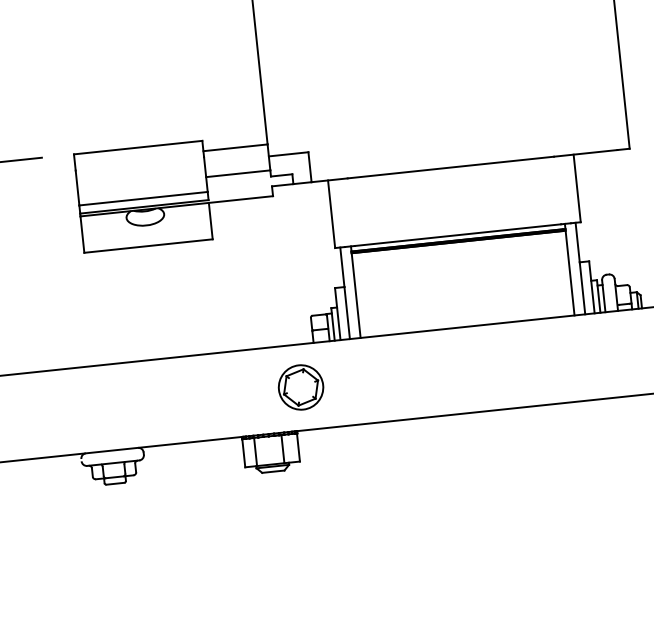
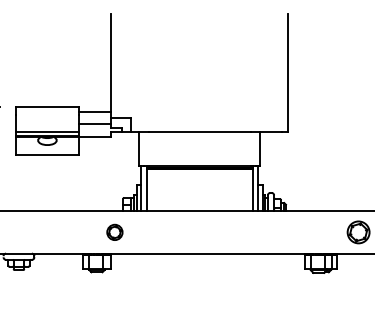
part: (300, 387) -> (114, 232), size x0.7

